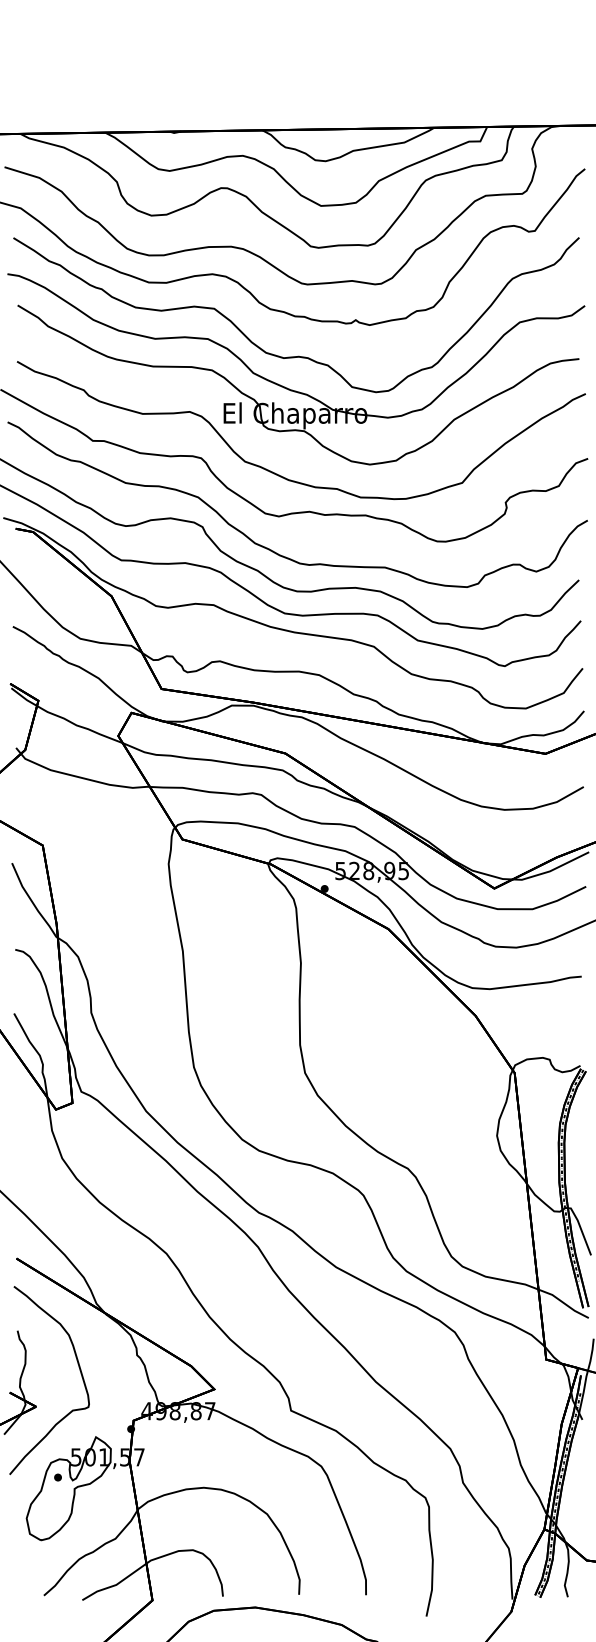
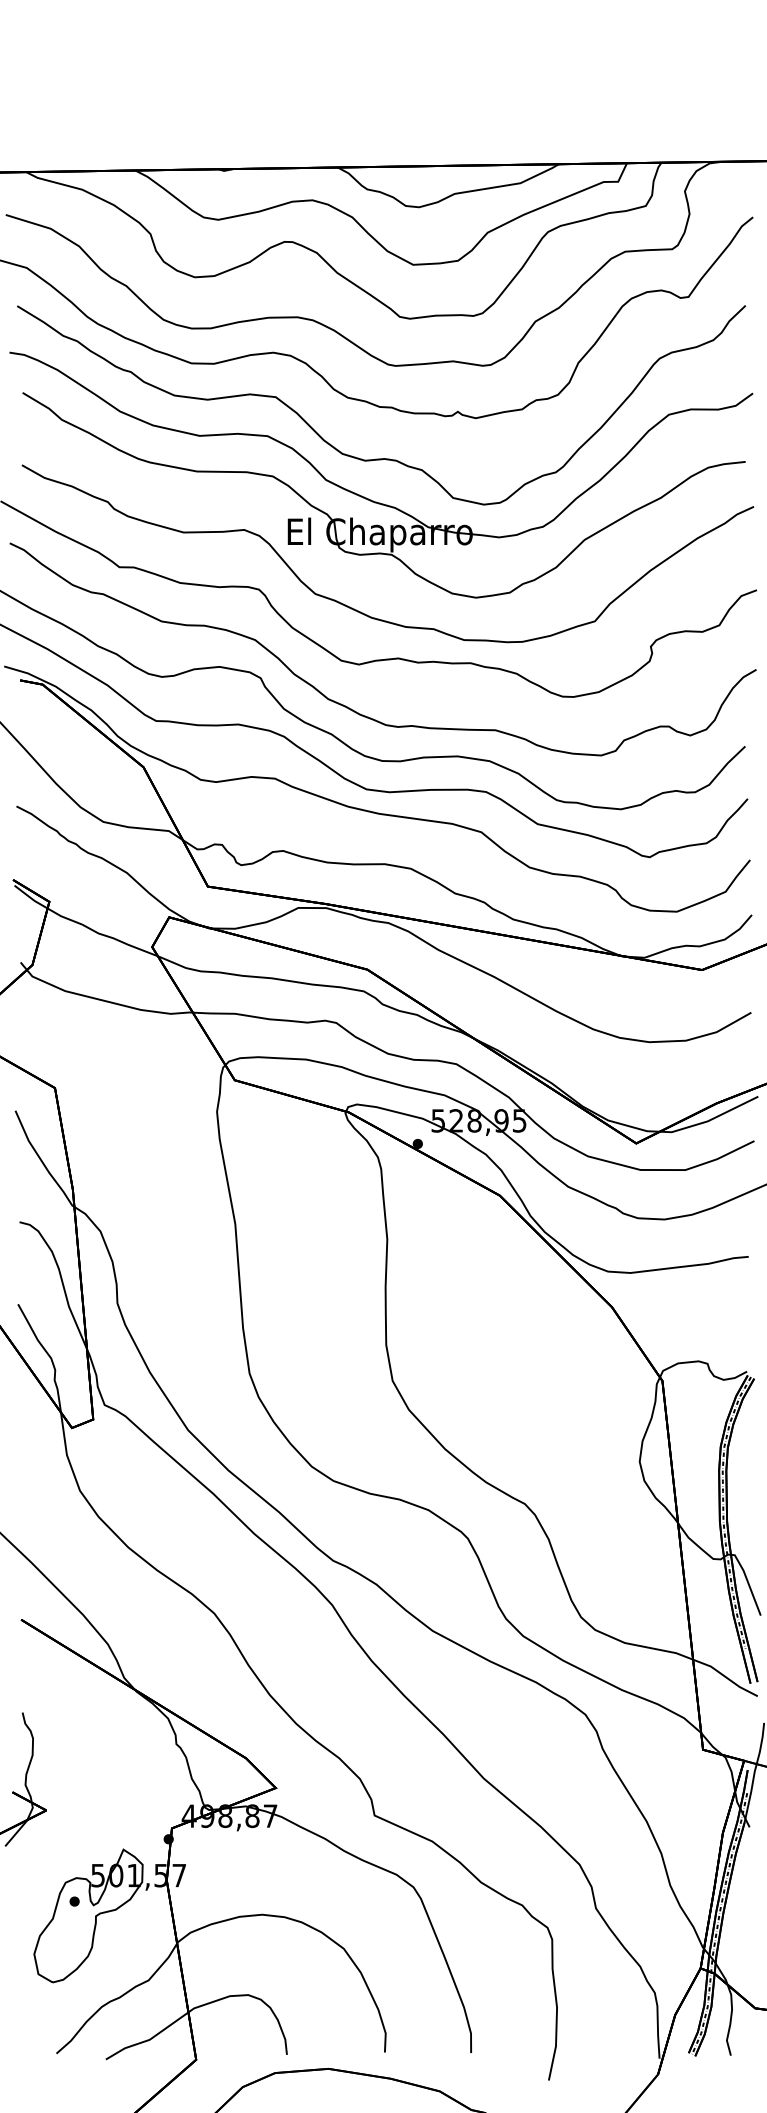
curve: (80, 1373) -> (103, 1767), removed

